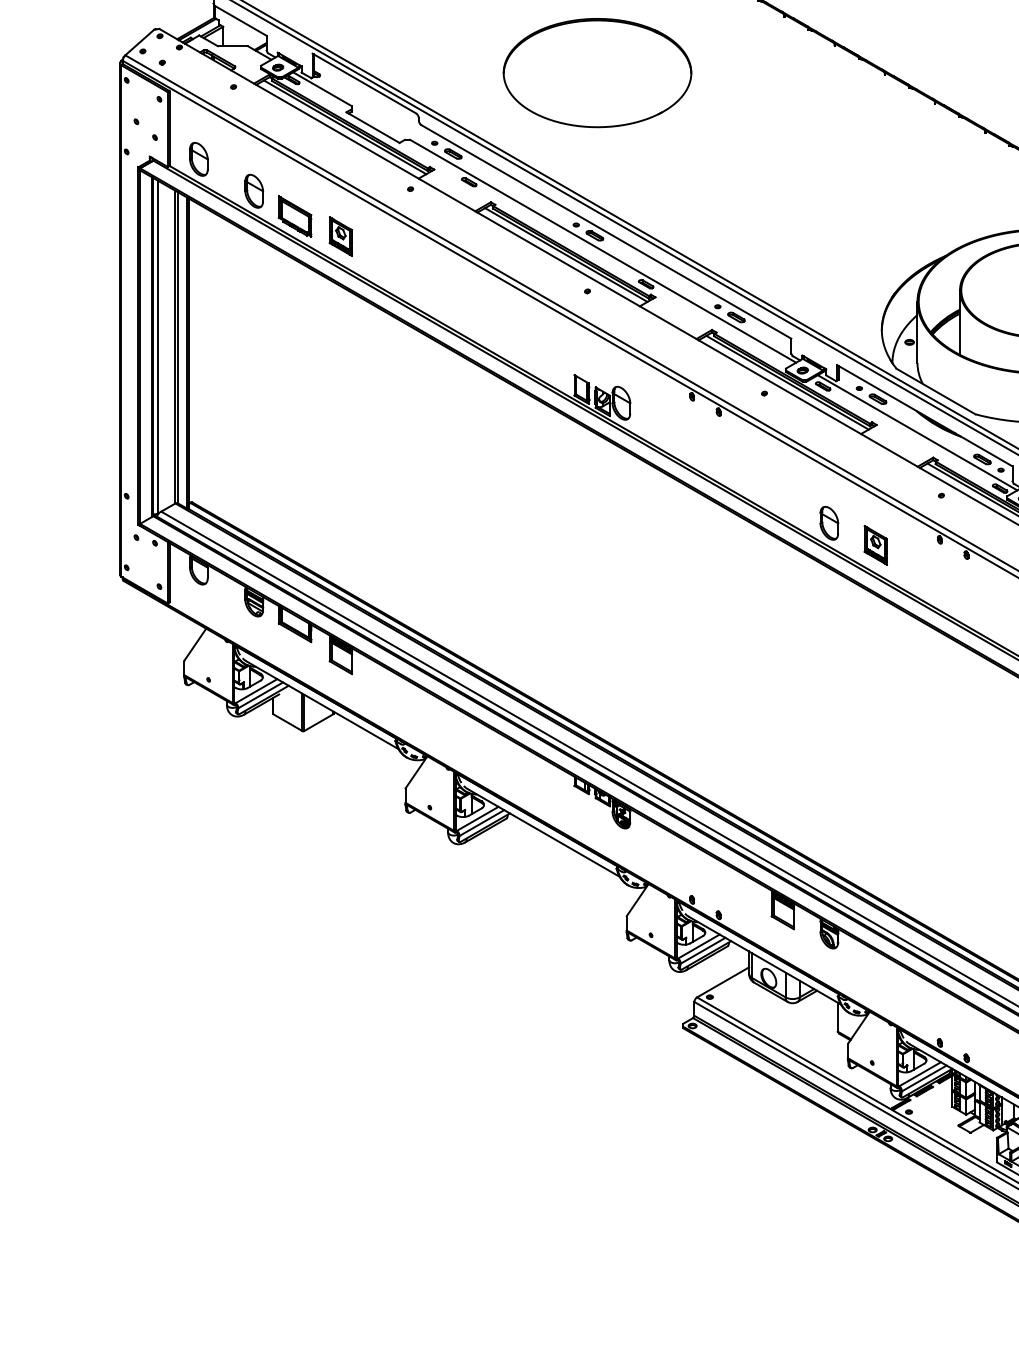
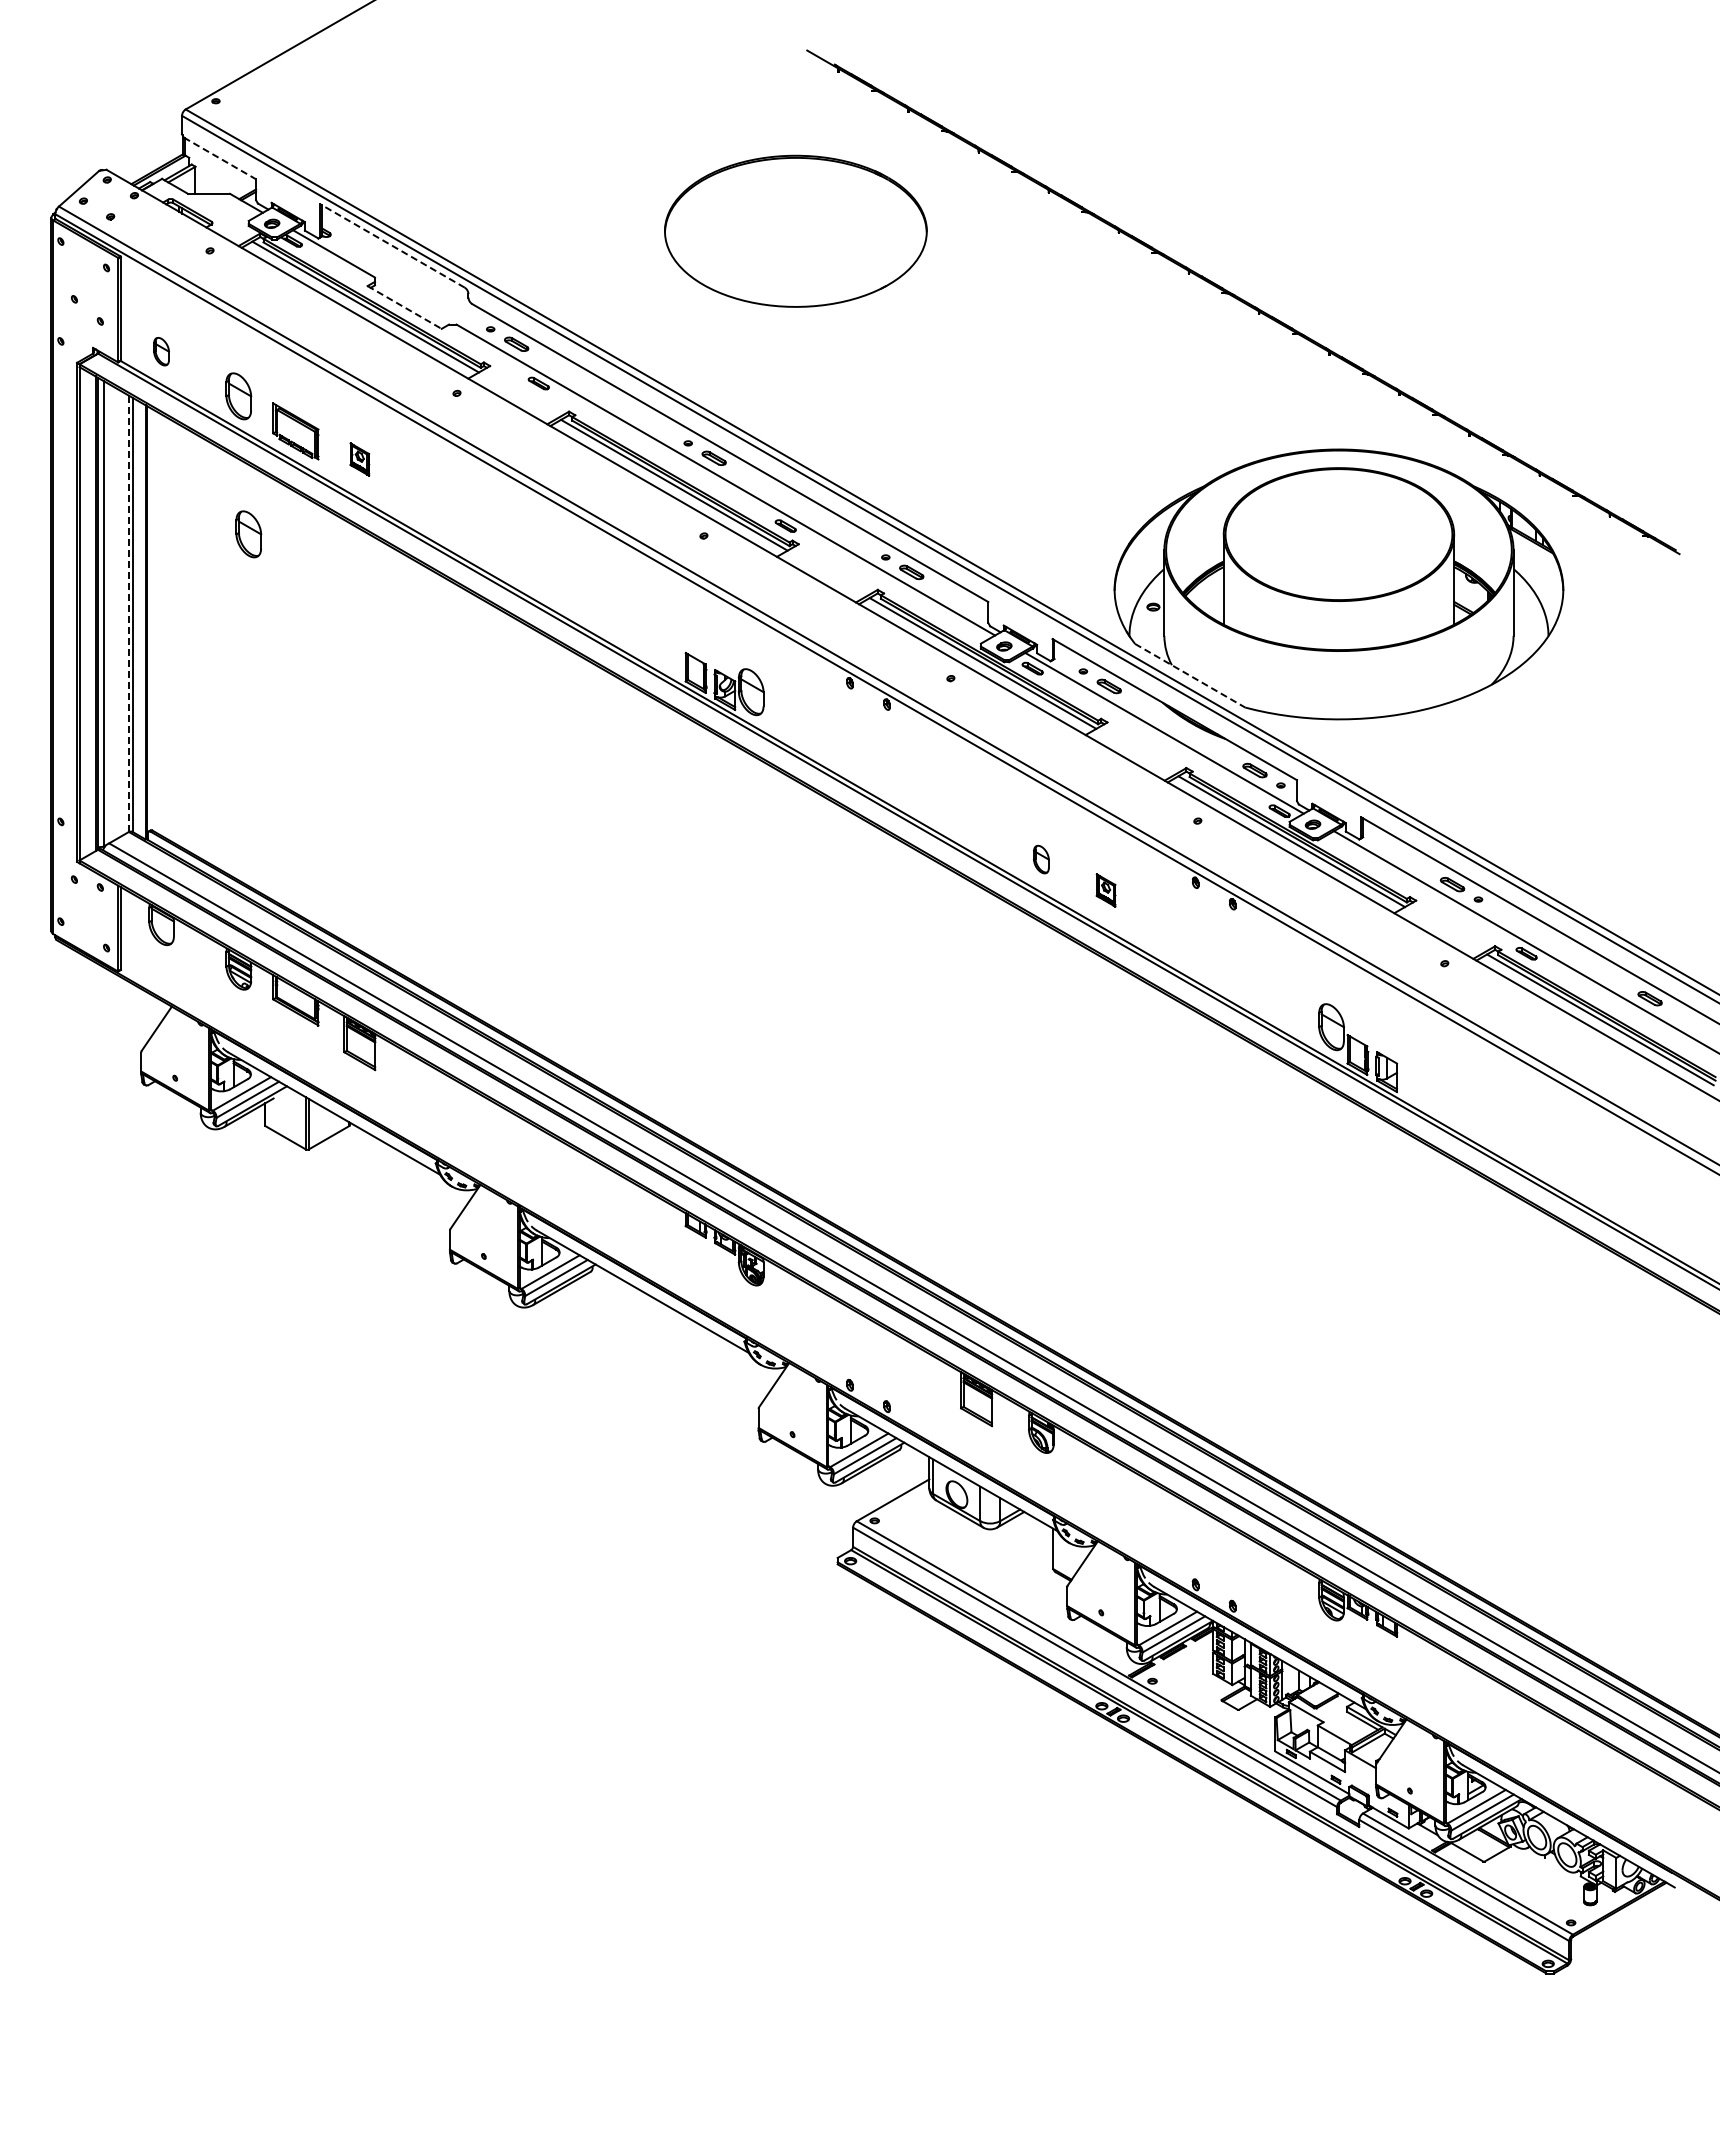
line: (240, 20) -> (219, 158), solid -> dashed
part: (597, 72) -> (795, 230), moved
line: (364, 83) -> (392, 245), solid -> dashed
line: (372, 127) -> (404, 307), solid -> dashed
part: (198, 159) -> (161, 351), size x0.6
part: (340, 236) -> (359, 459), size x0.6
part: (261, 290) -> (248, 534), added
line: (175, 346) -> (128, 613), solid -> dashed
line: (936, 391) -> (1190, 675), solid -> dashed
part: (829, 523) -> (1041, 859), size x0.6
part: (875, 545) -> (1105, 890), size x0.6

